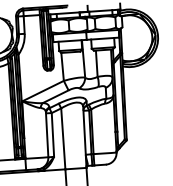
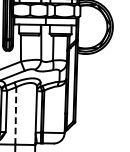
line: (63, 138) -> (16, 115), solid -> dashed

